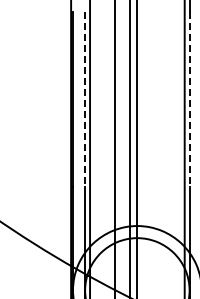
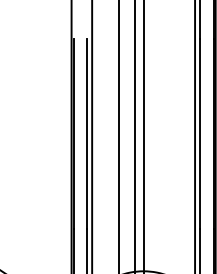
line: (85, 100) -> (87, 134), dashed -> solid
line: (189, 100) -> (200, 134), dashed -> solid

